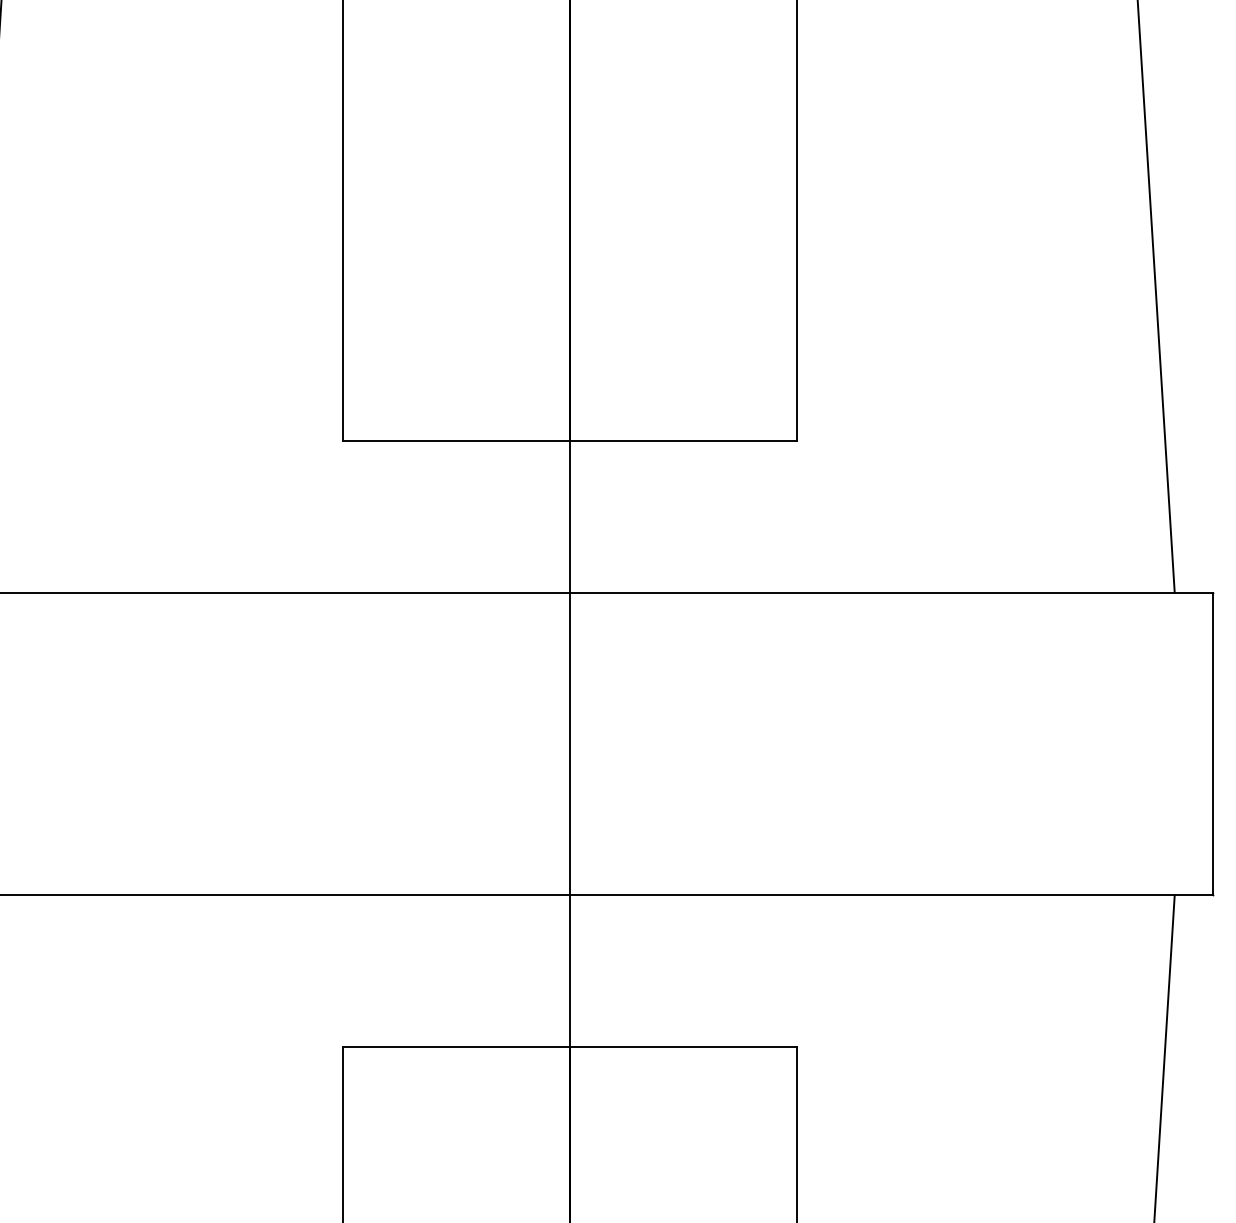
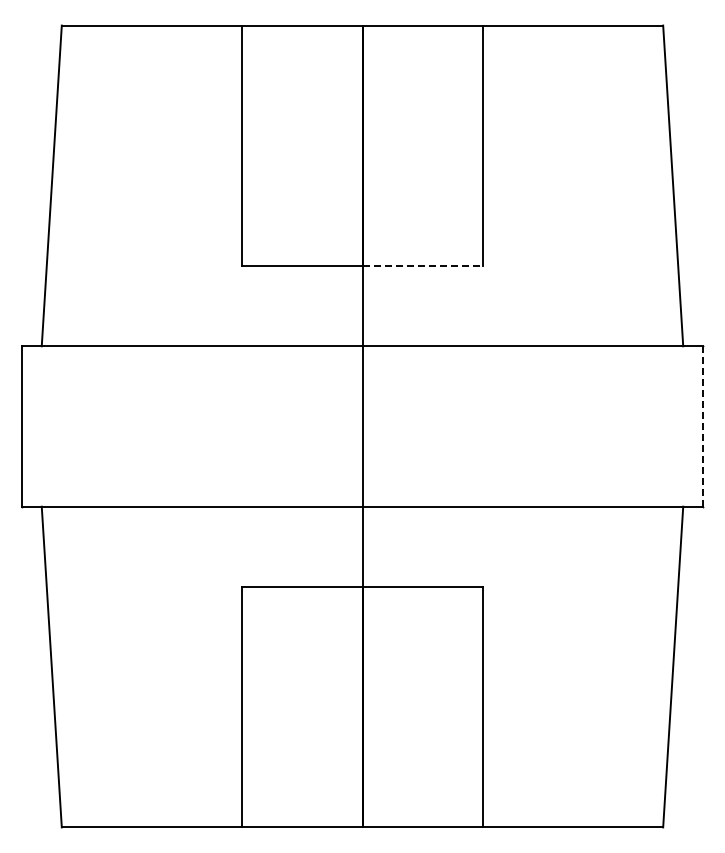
line: (684, 442) -> (423, 266), solid -> dashed
line: (1212, 744) -> (703, 426), solid -> dashed

